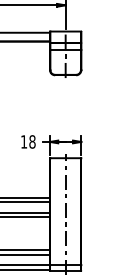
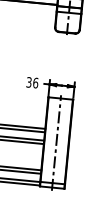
text: (28, 141) -> (32, 82), 18 -> 36

